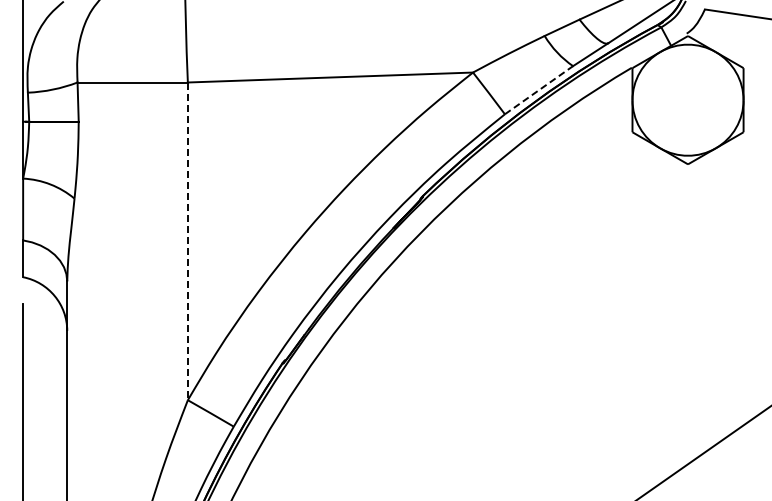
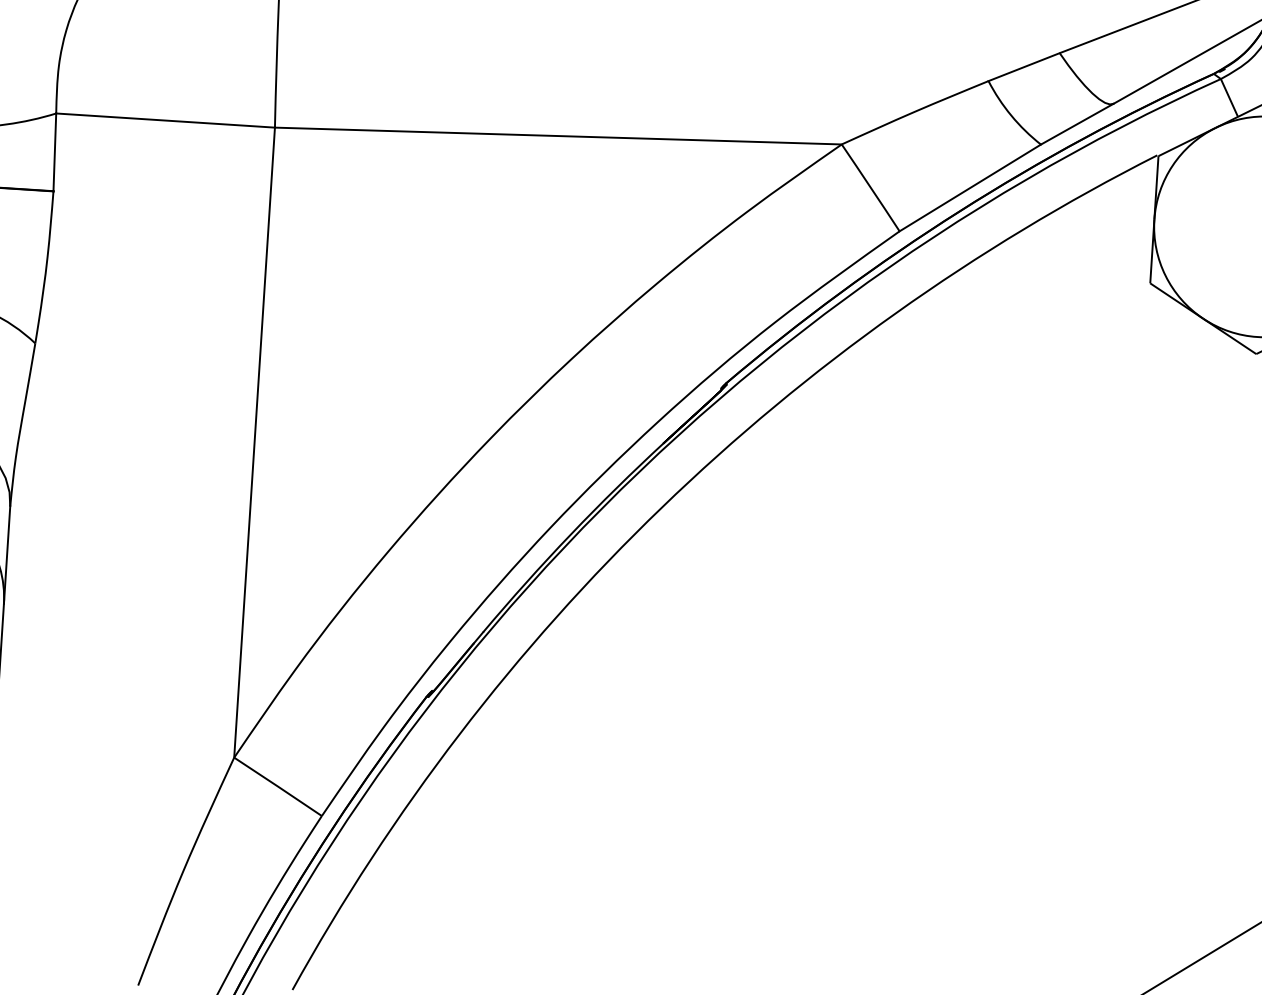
line: (539, 90) -> (971, 188), dashed -> solid
line: (187, 241) -> (253, 442), dashed -> solid

